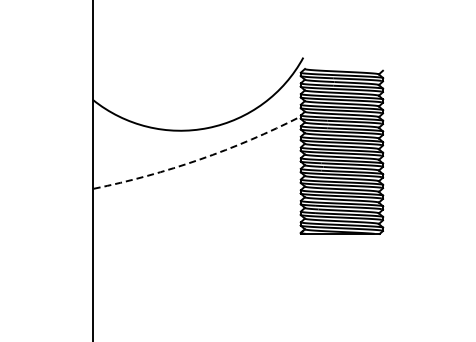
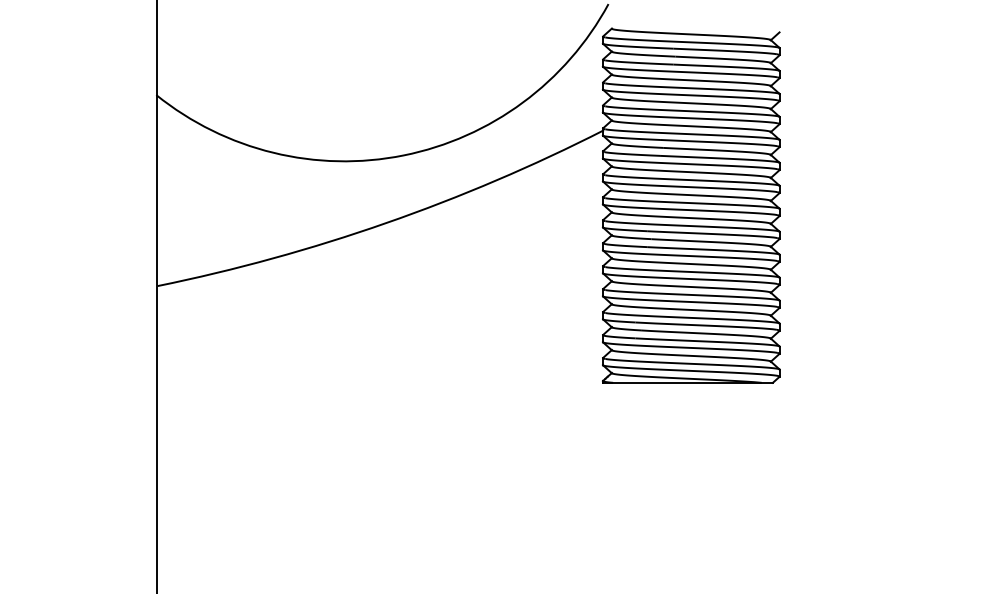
arc: (199, 159) -> (385, 223), dashed -> solid

